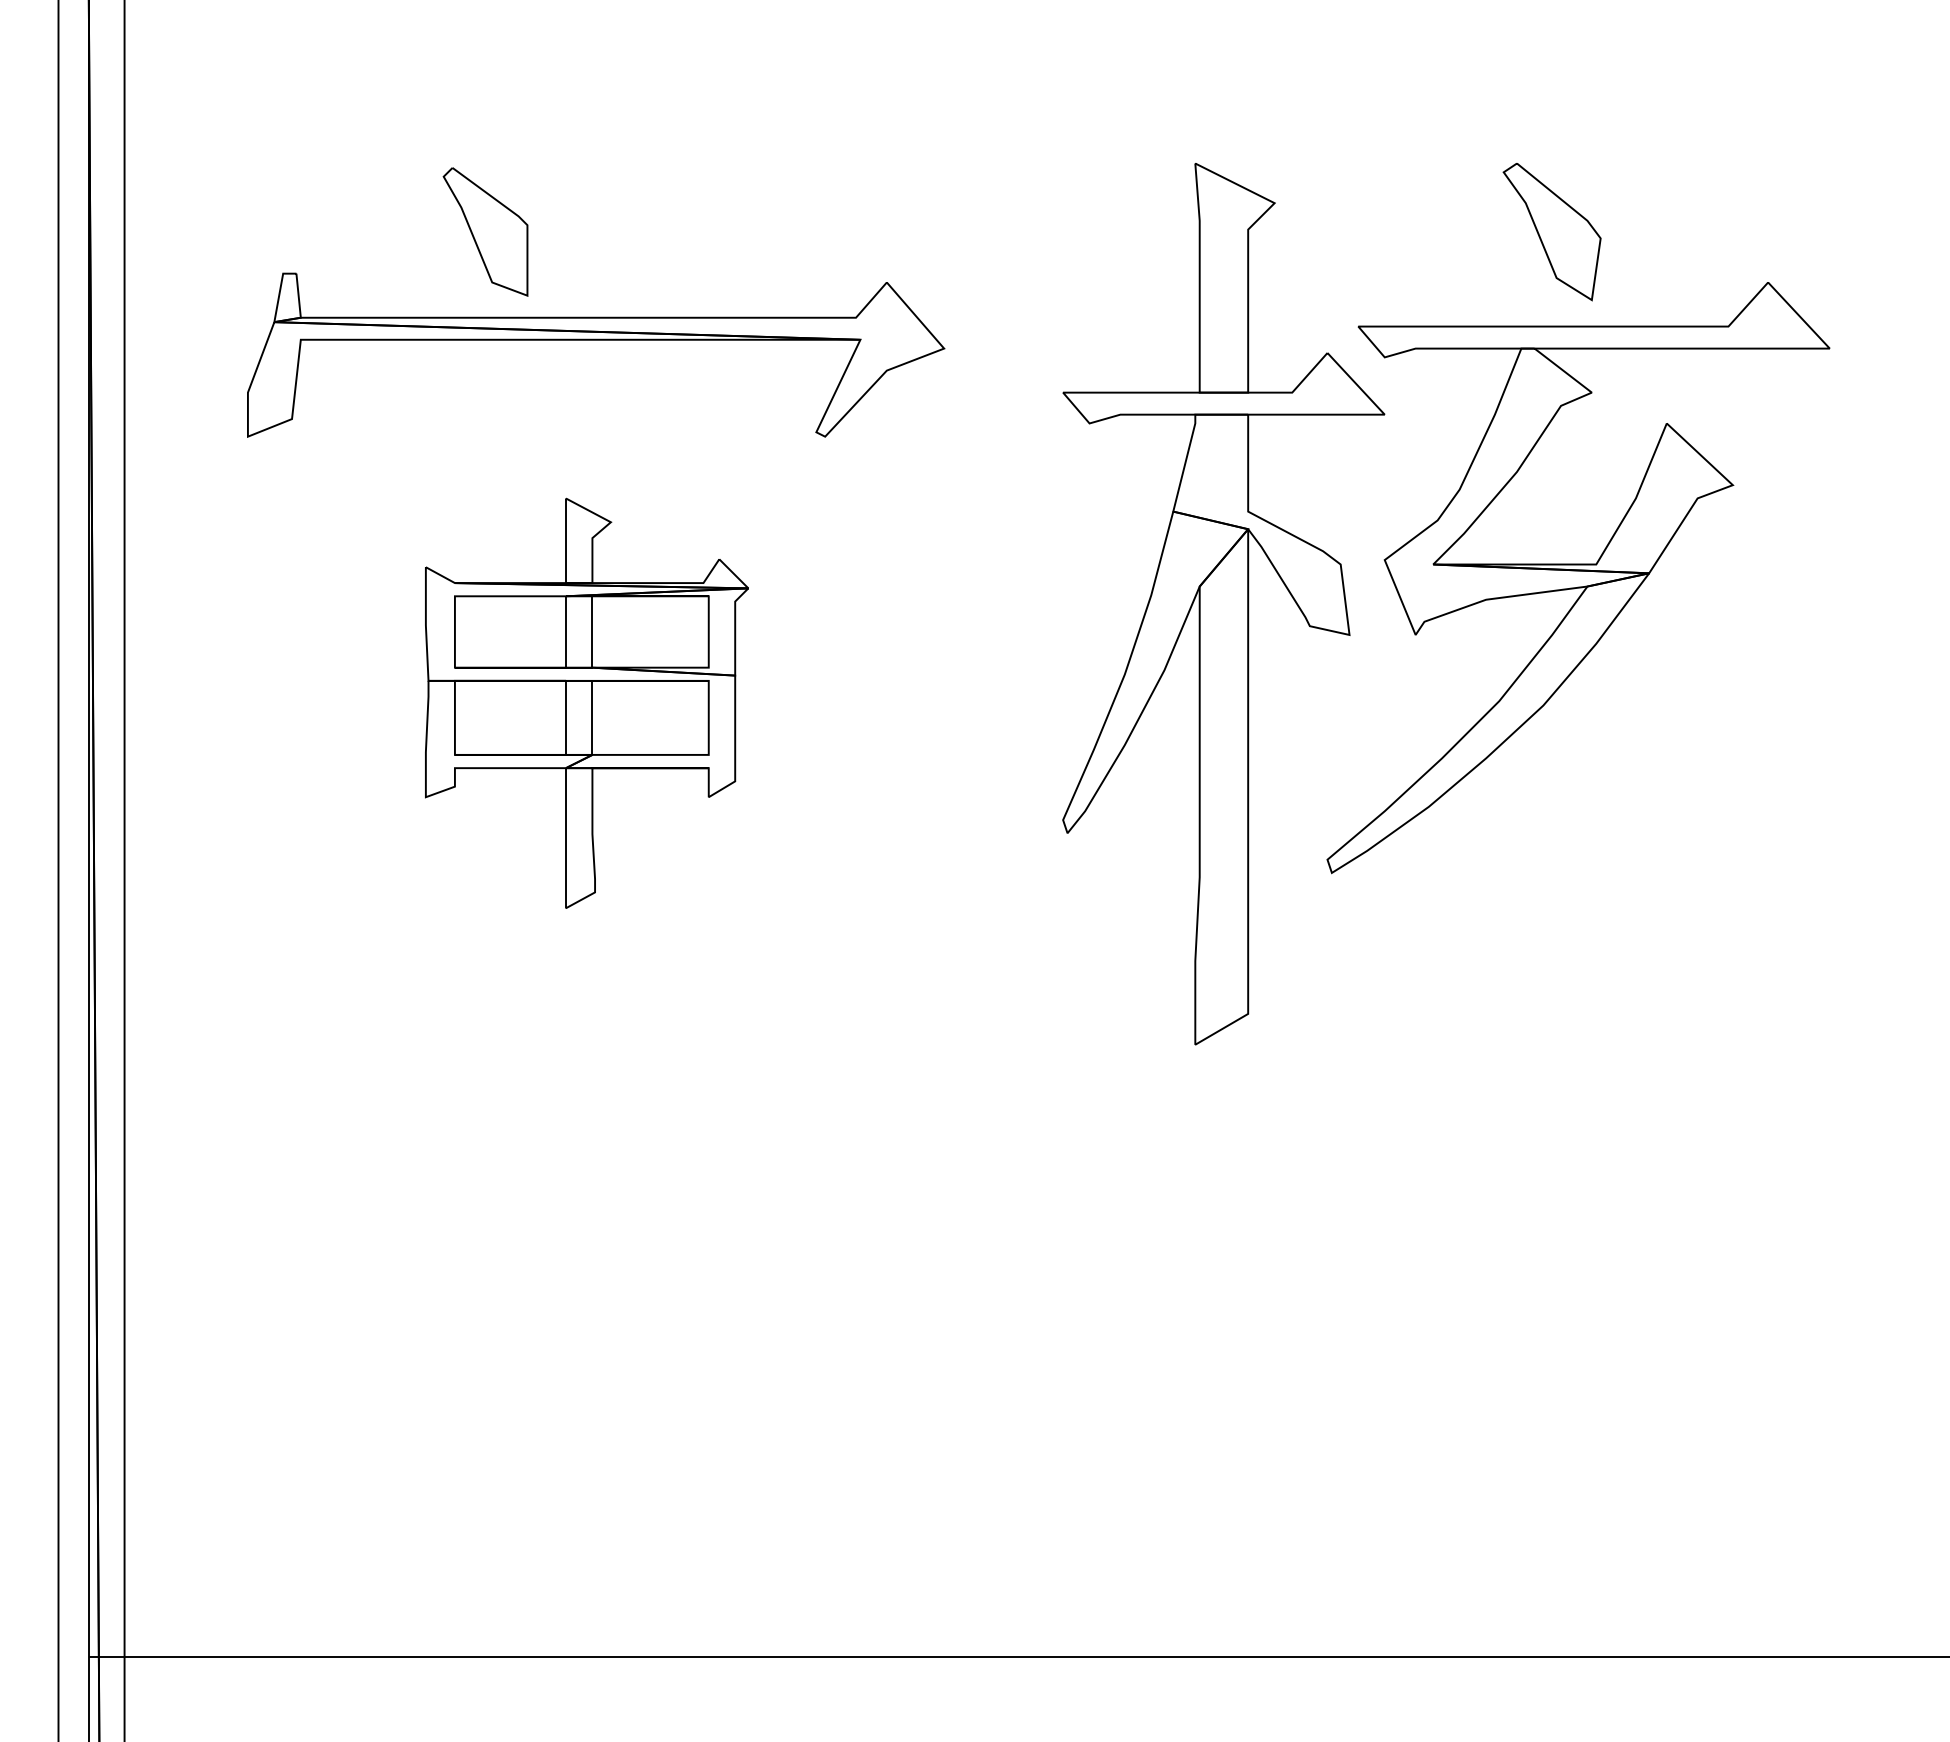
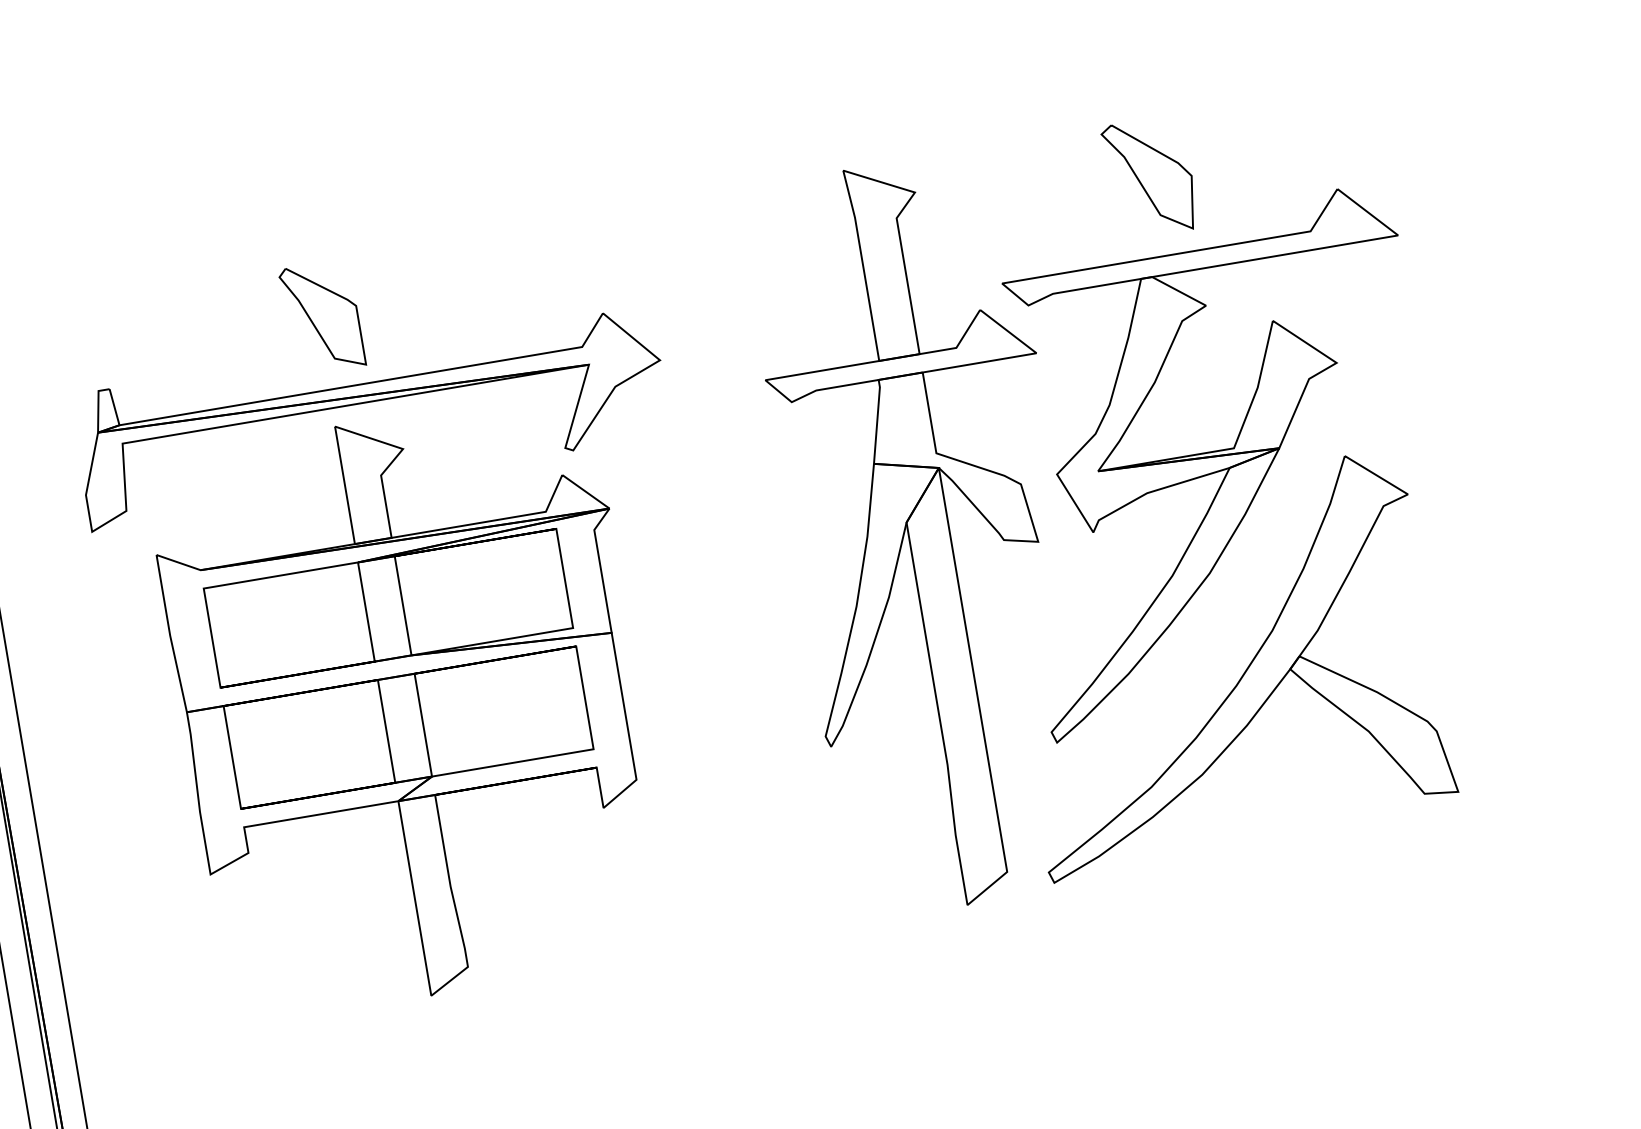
part: (485, 231) -> (322, 317), moved
part: (586, 703) -> (411, 706), size x1.67
part: (1560, 831) -> (1241, 675), added

